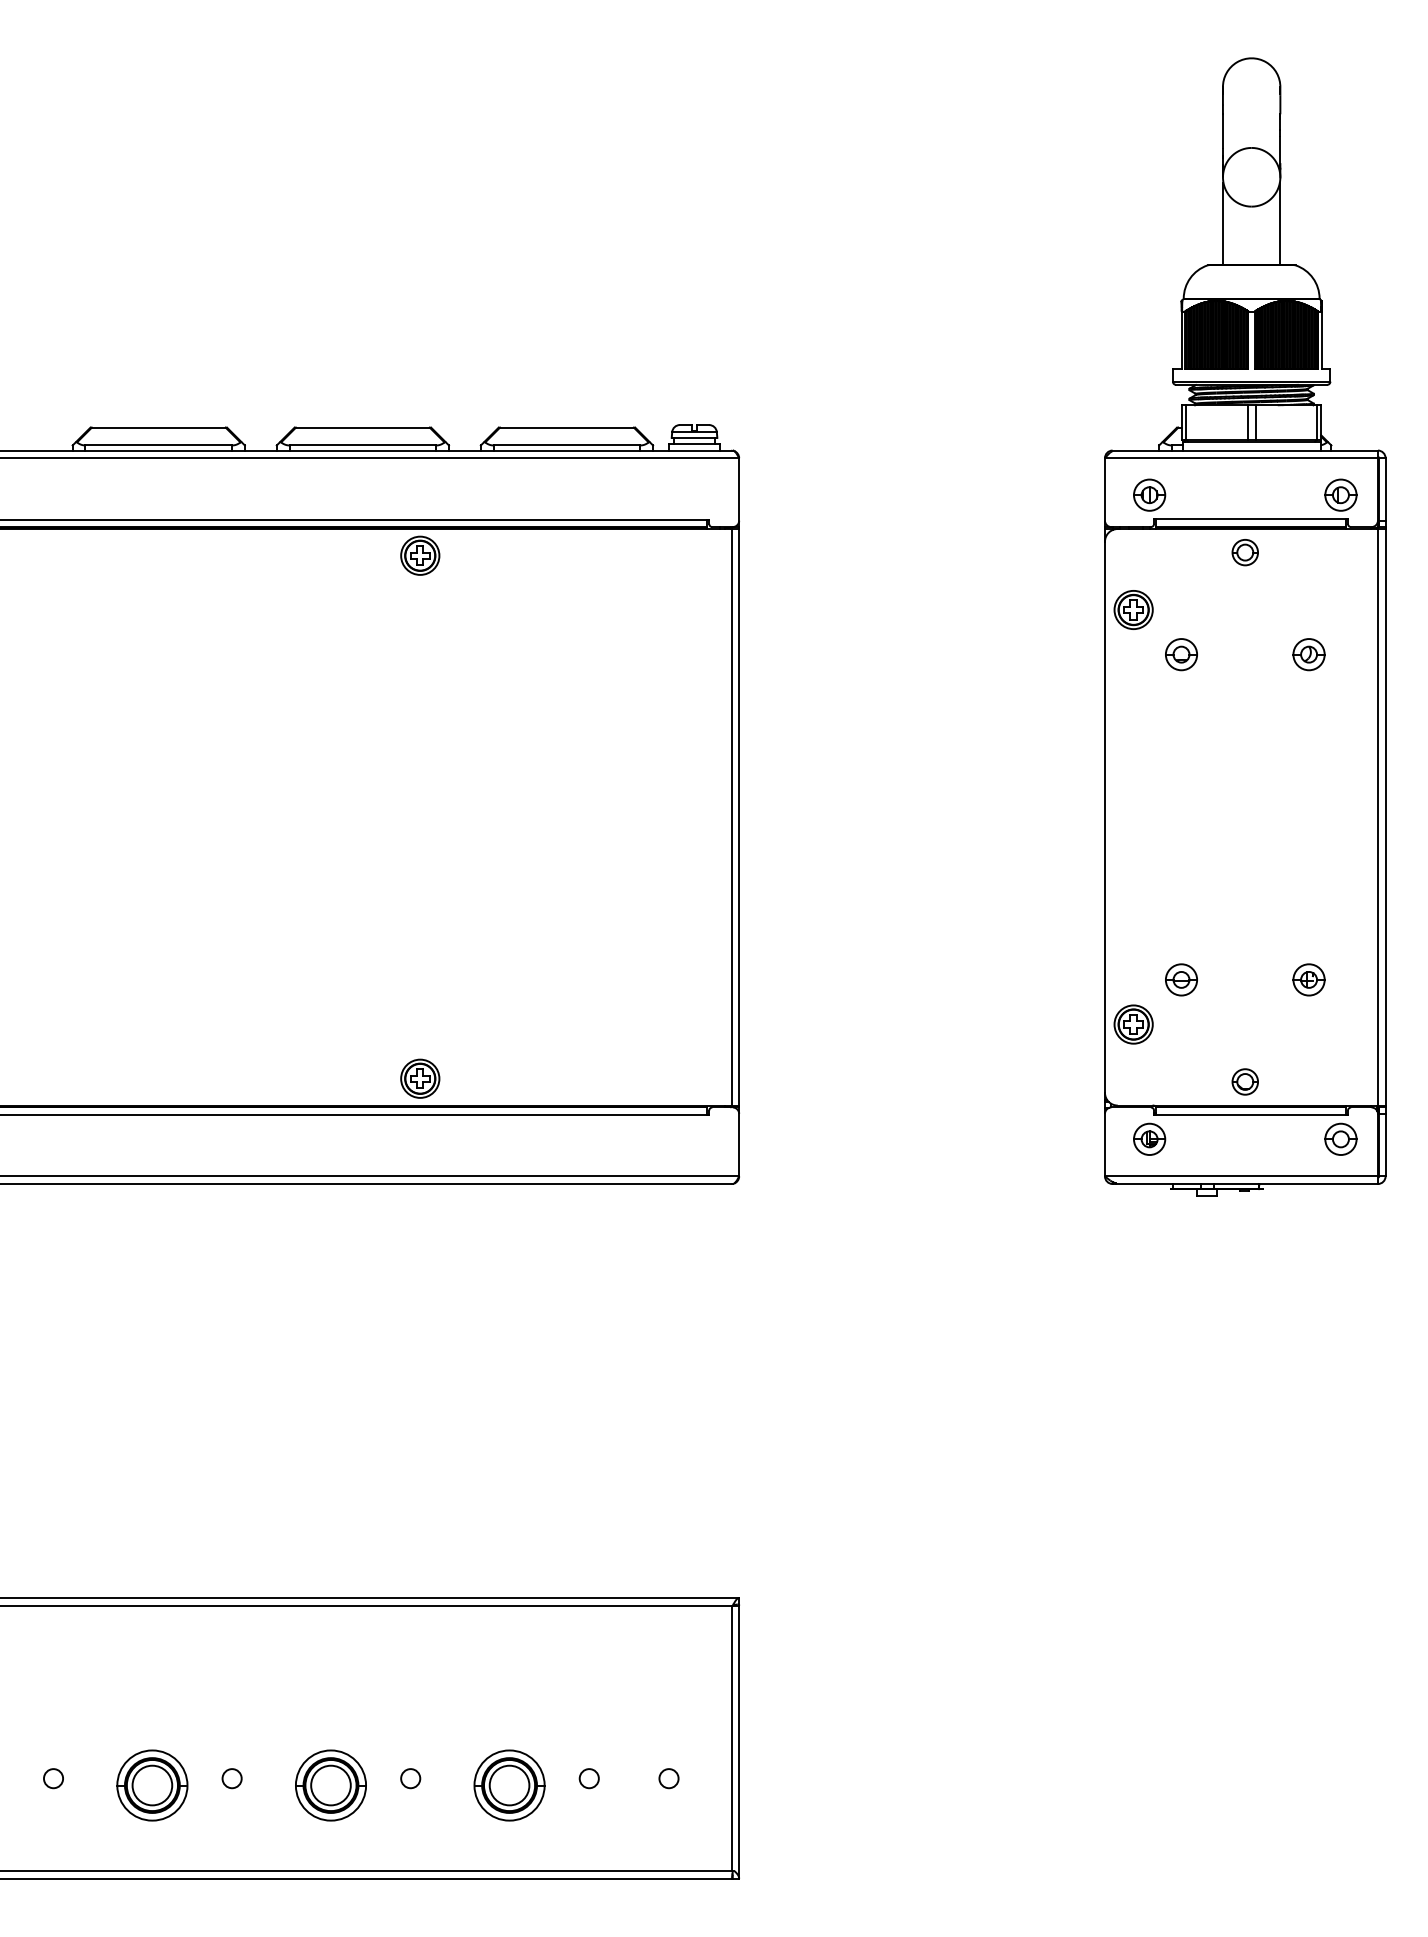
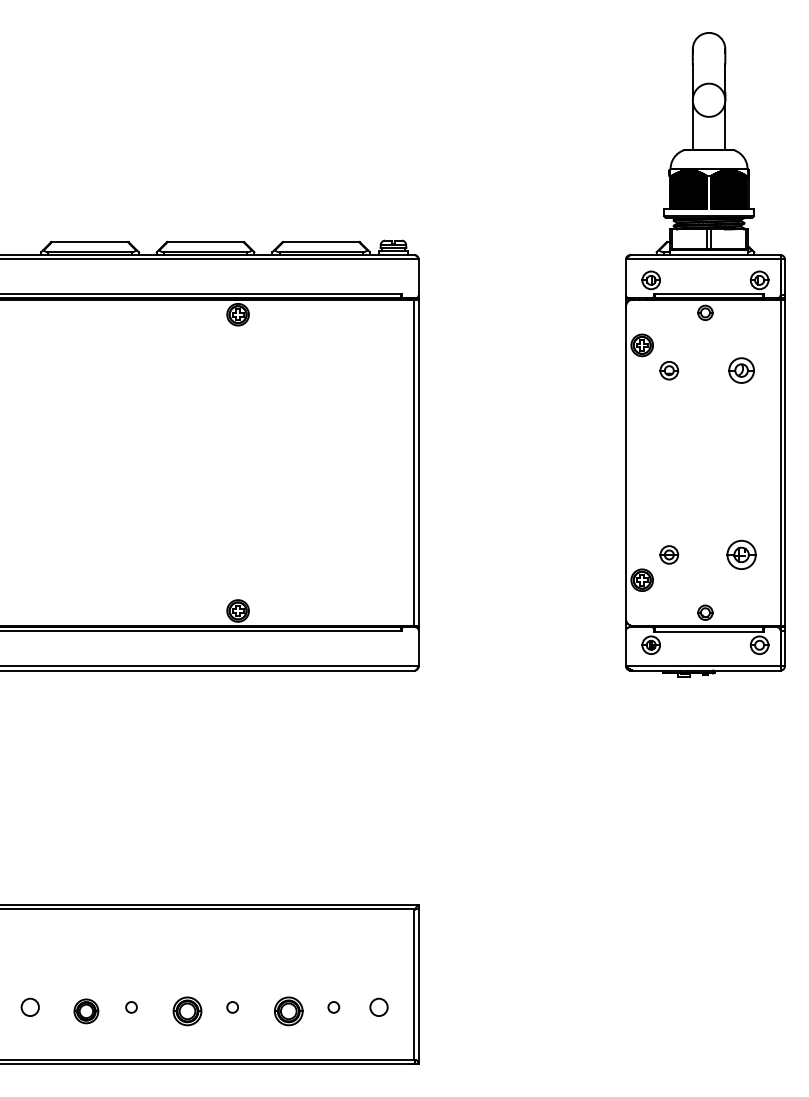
part: (1308, 654) -> (741, 370), size x1.4
part: (1308, 979) -> (741, 554), size x1.6
circle: (53, 1778) -> (30, 1007), size x1.6
circle: (668, 1778) -> (378, 1007), size x1.6
part: (152, 1785) -> (86, 1011), size x0.6
part: (330, 1785) -> (187, 1011), size x0.7
part: (509, 1785) -> (288, 1011), size x0.7

